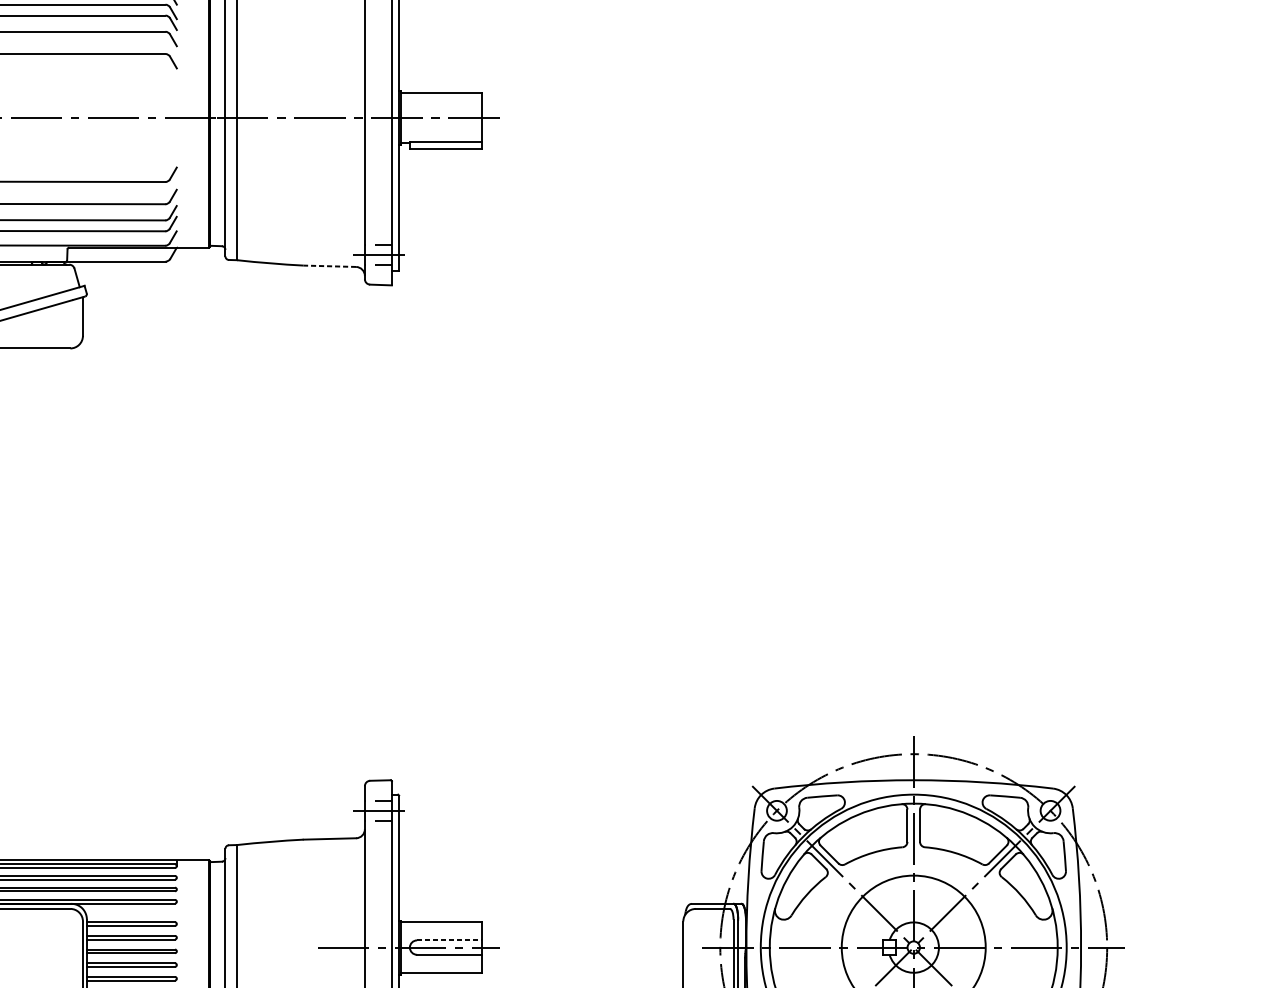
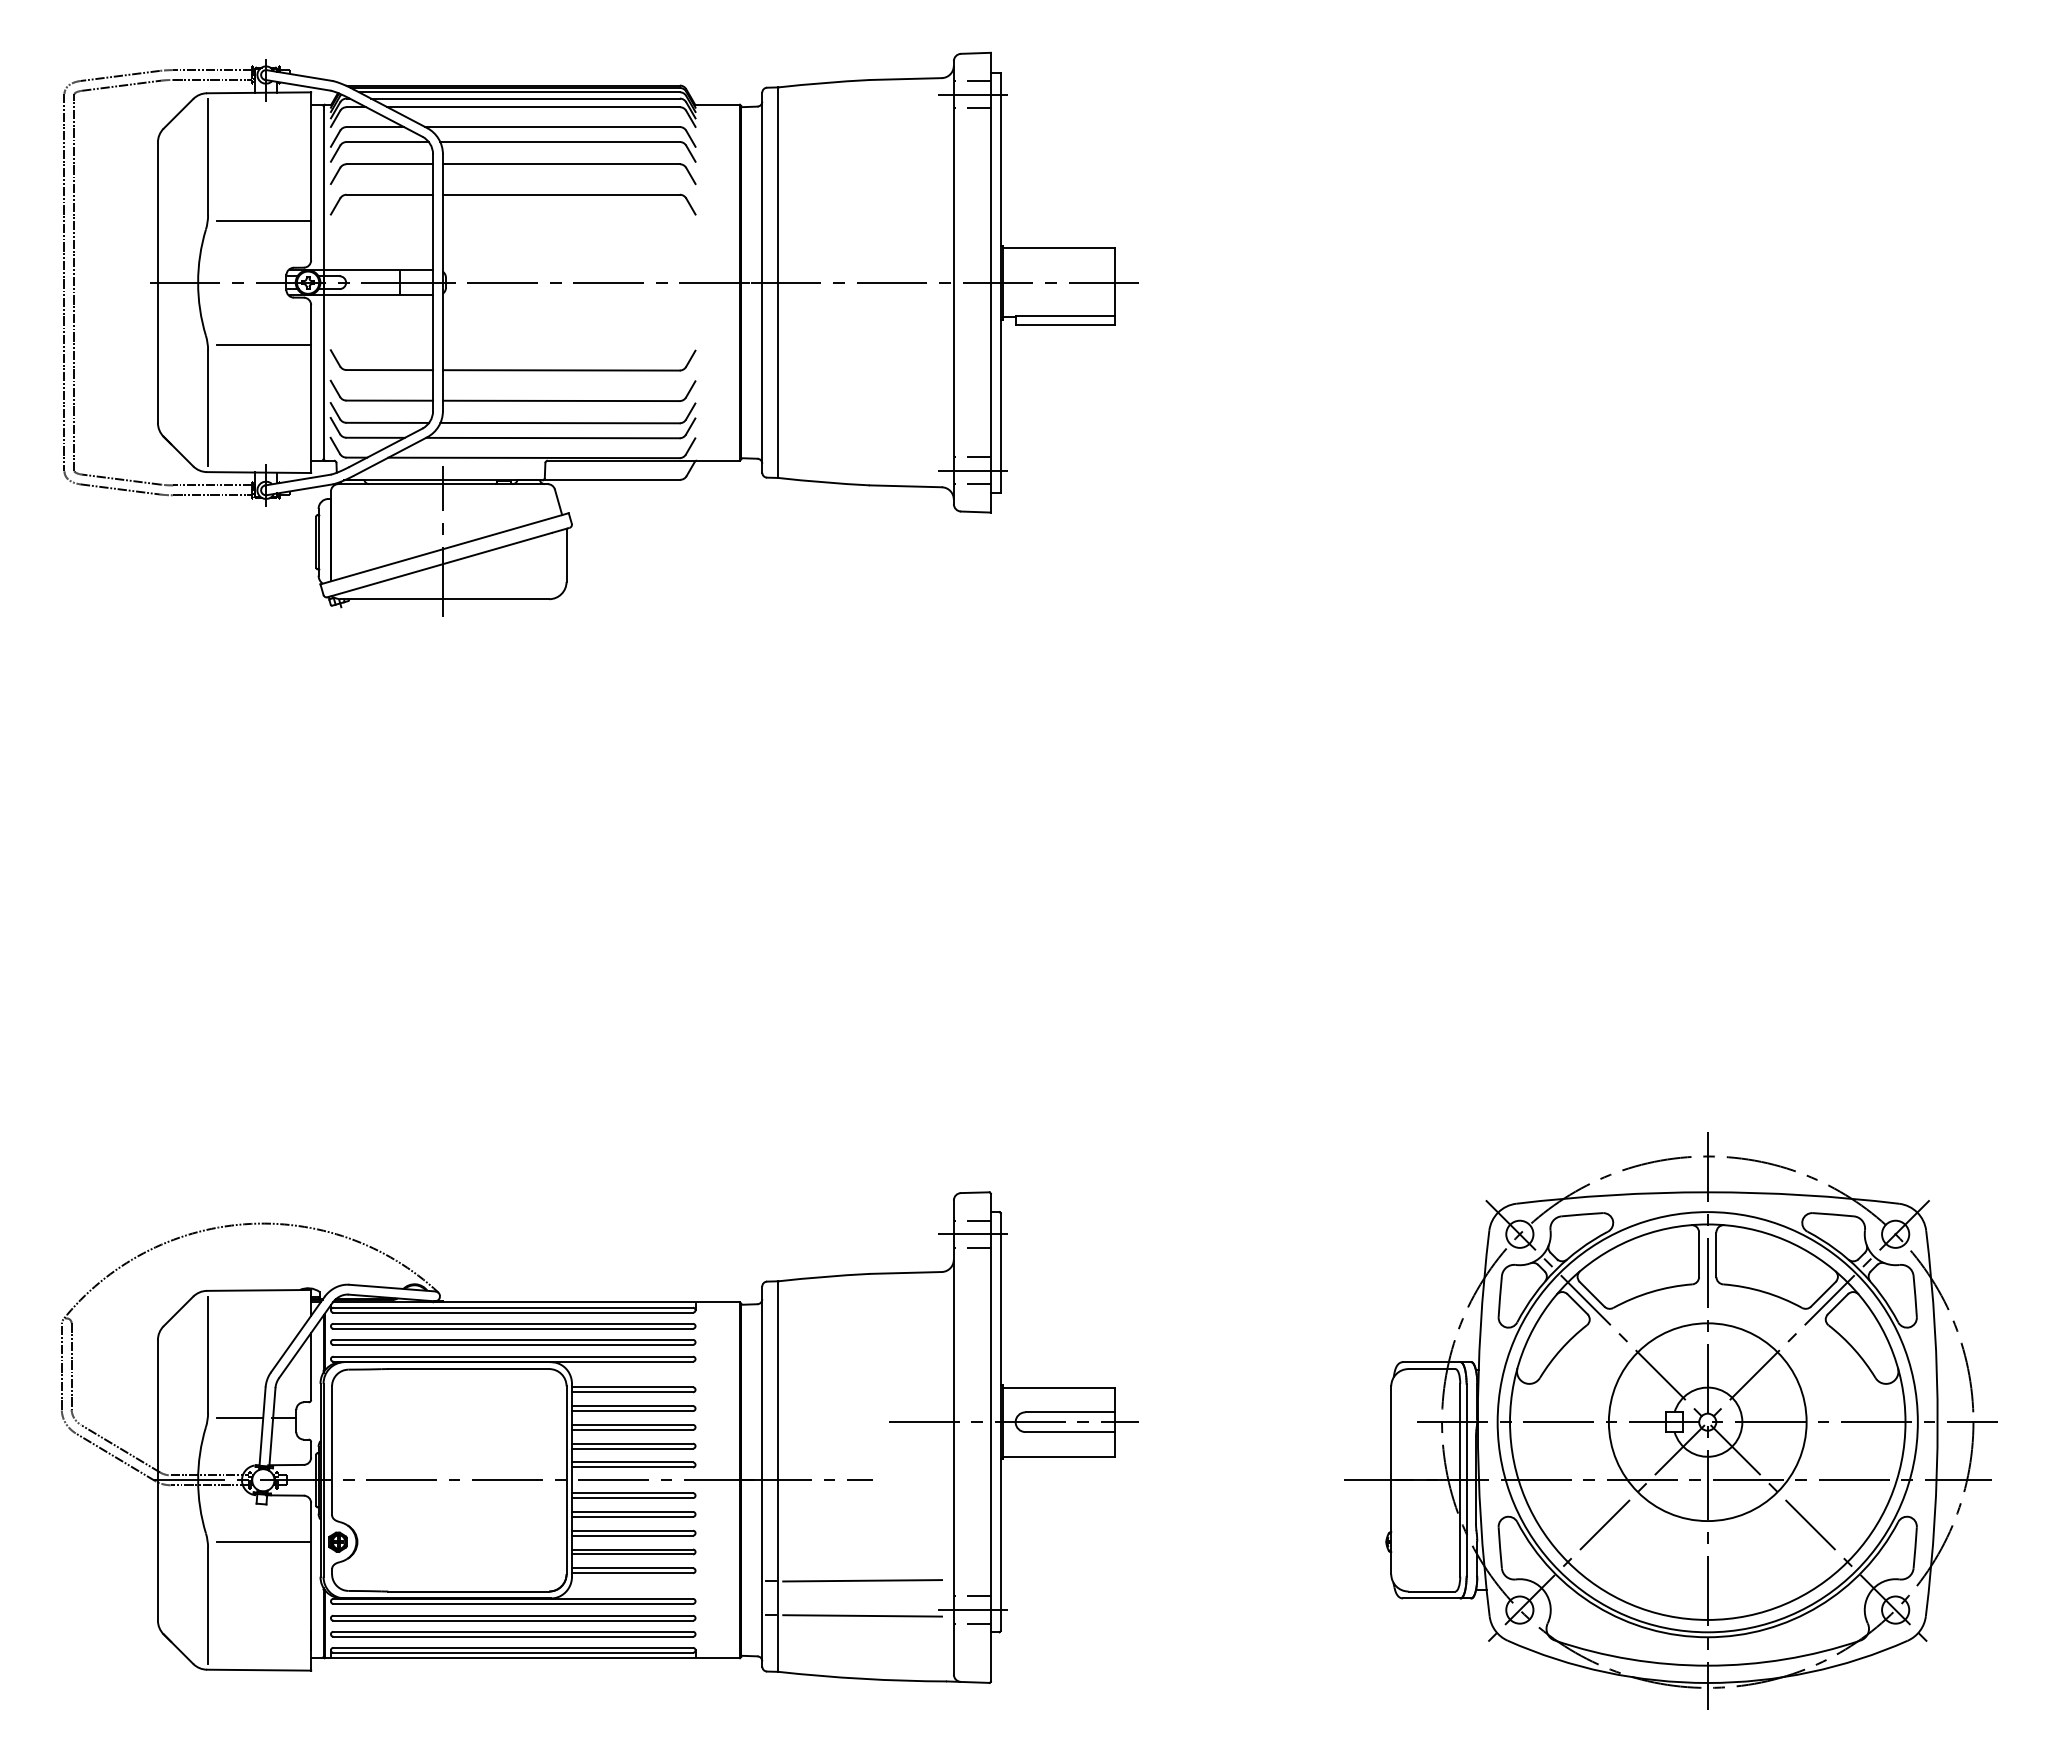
line: (329, 266) -> (905, 486), dashed -> solid
line: (449, 940) -> (1070, 1412), dashed -> solid

